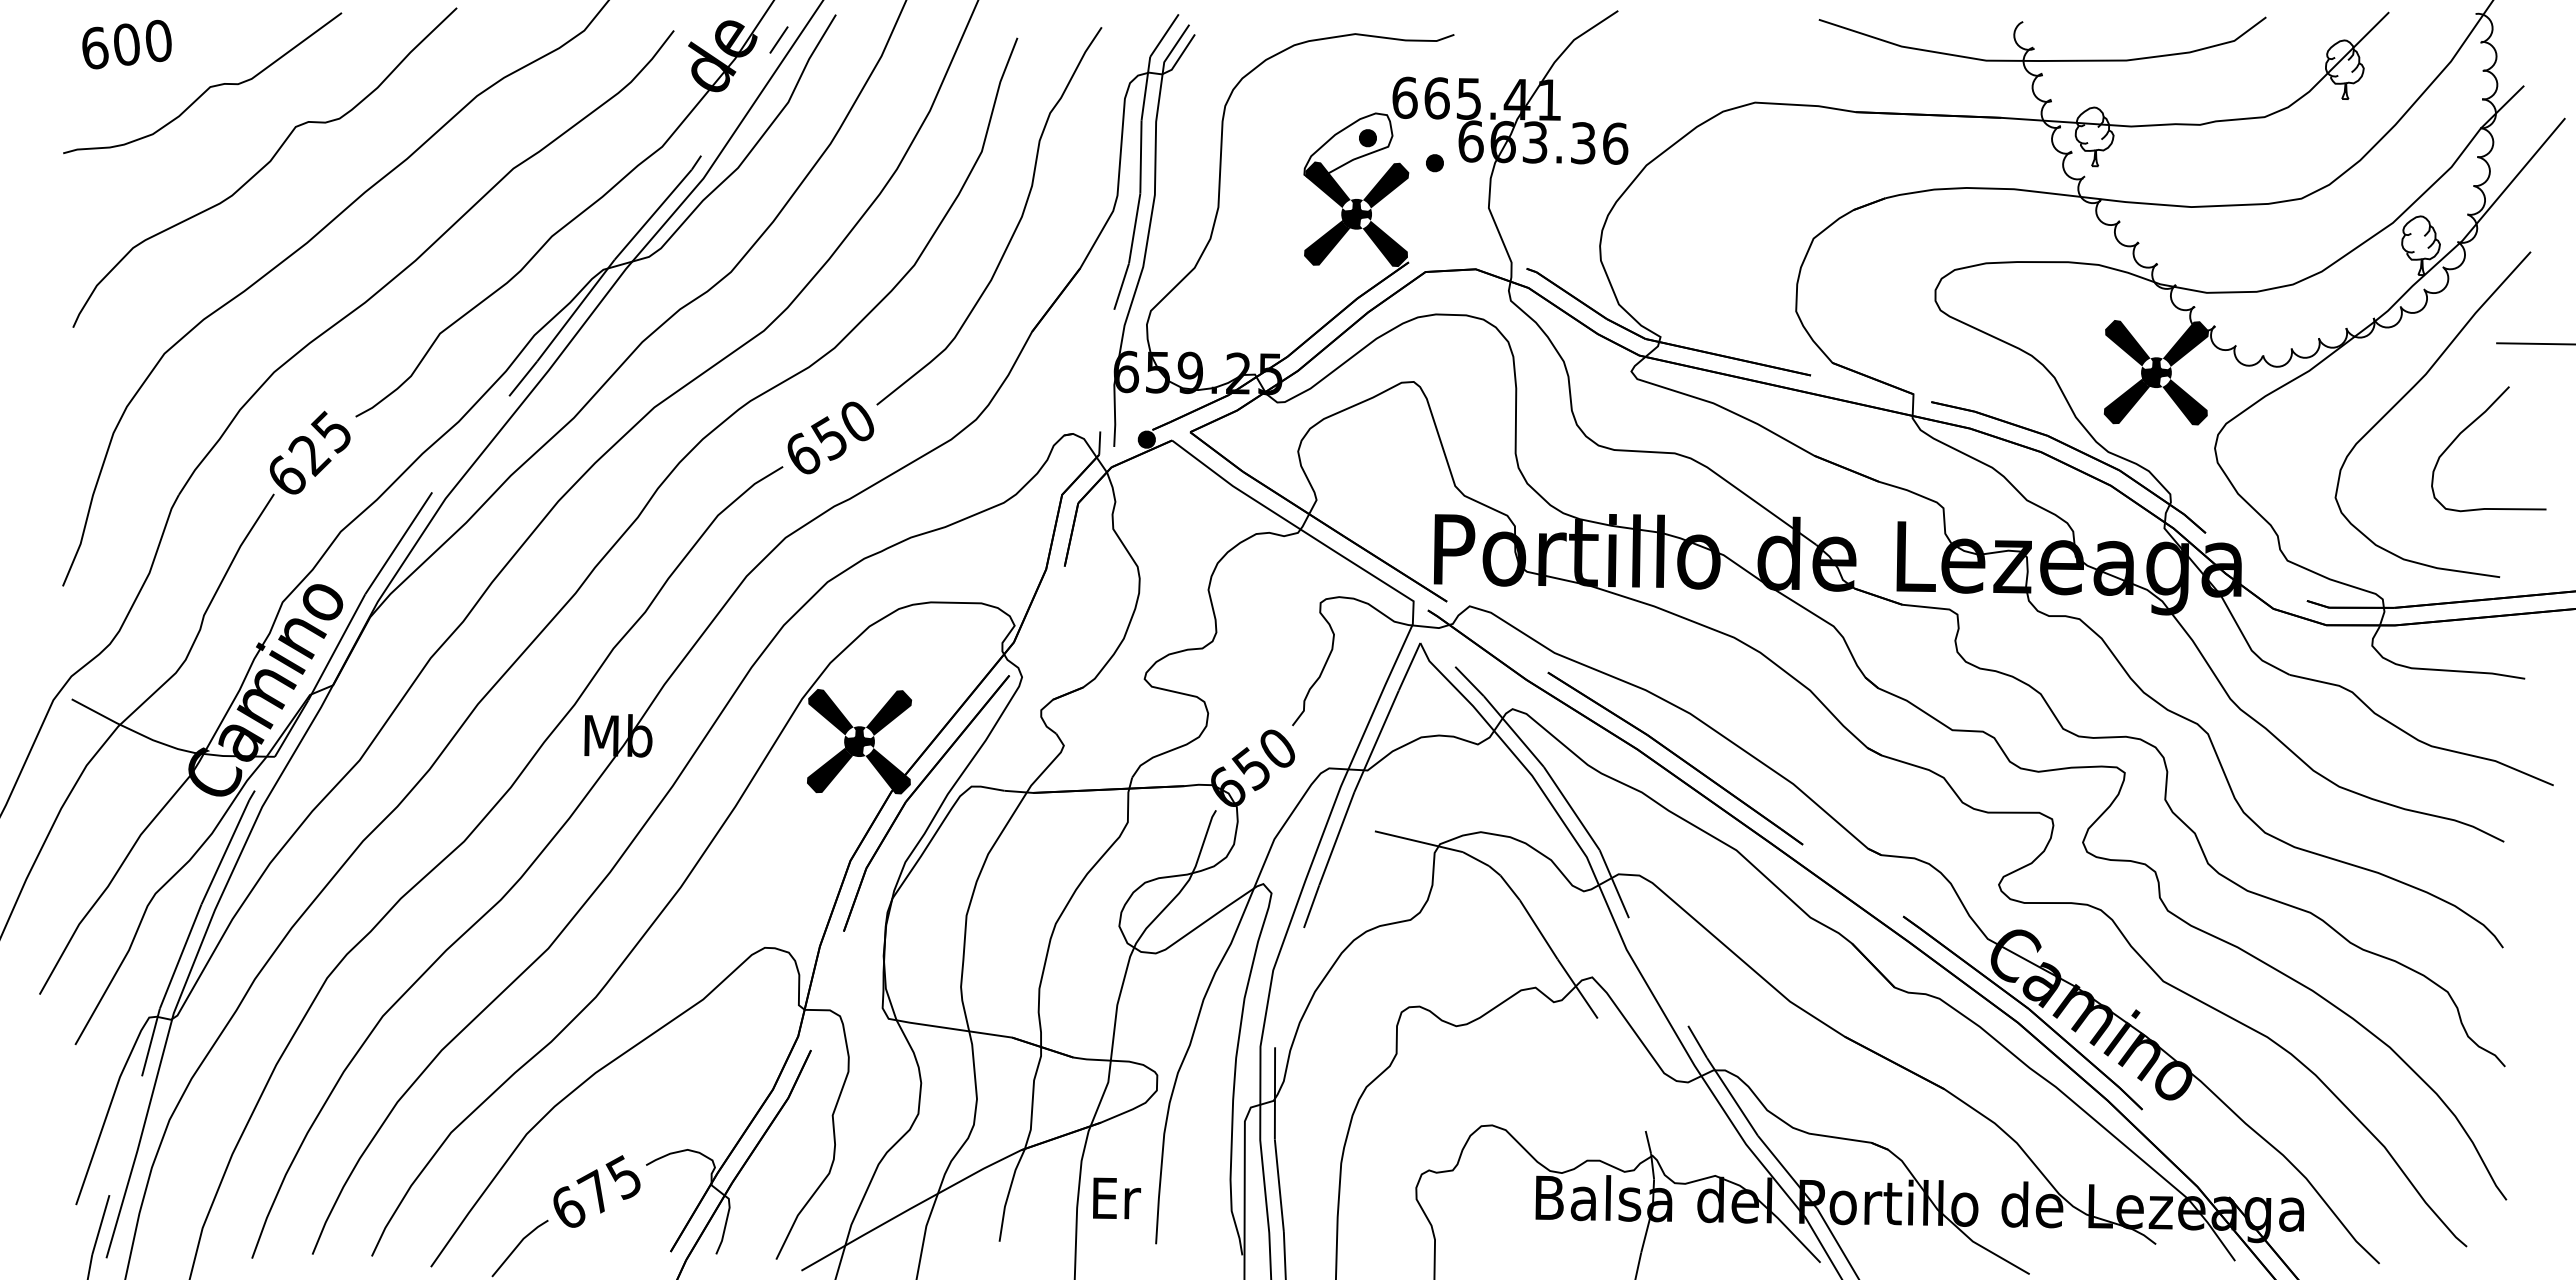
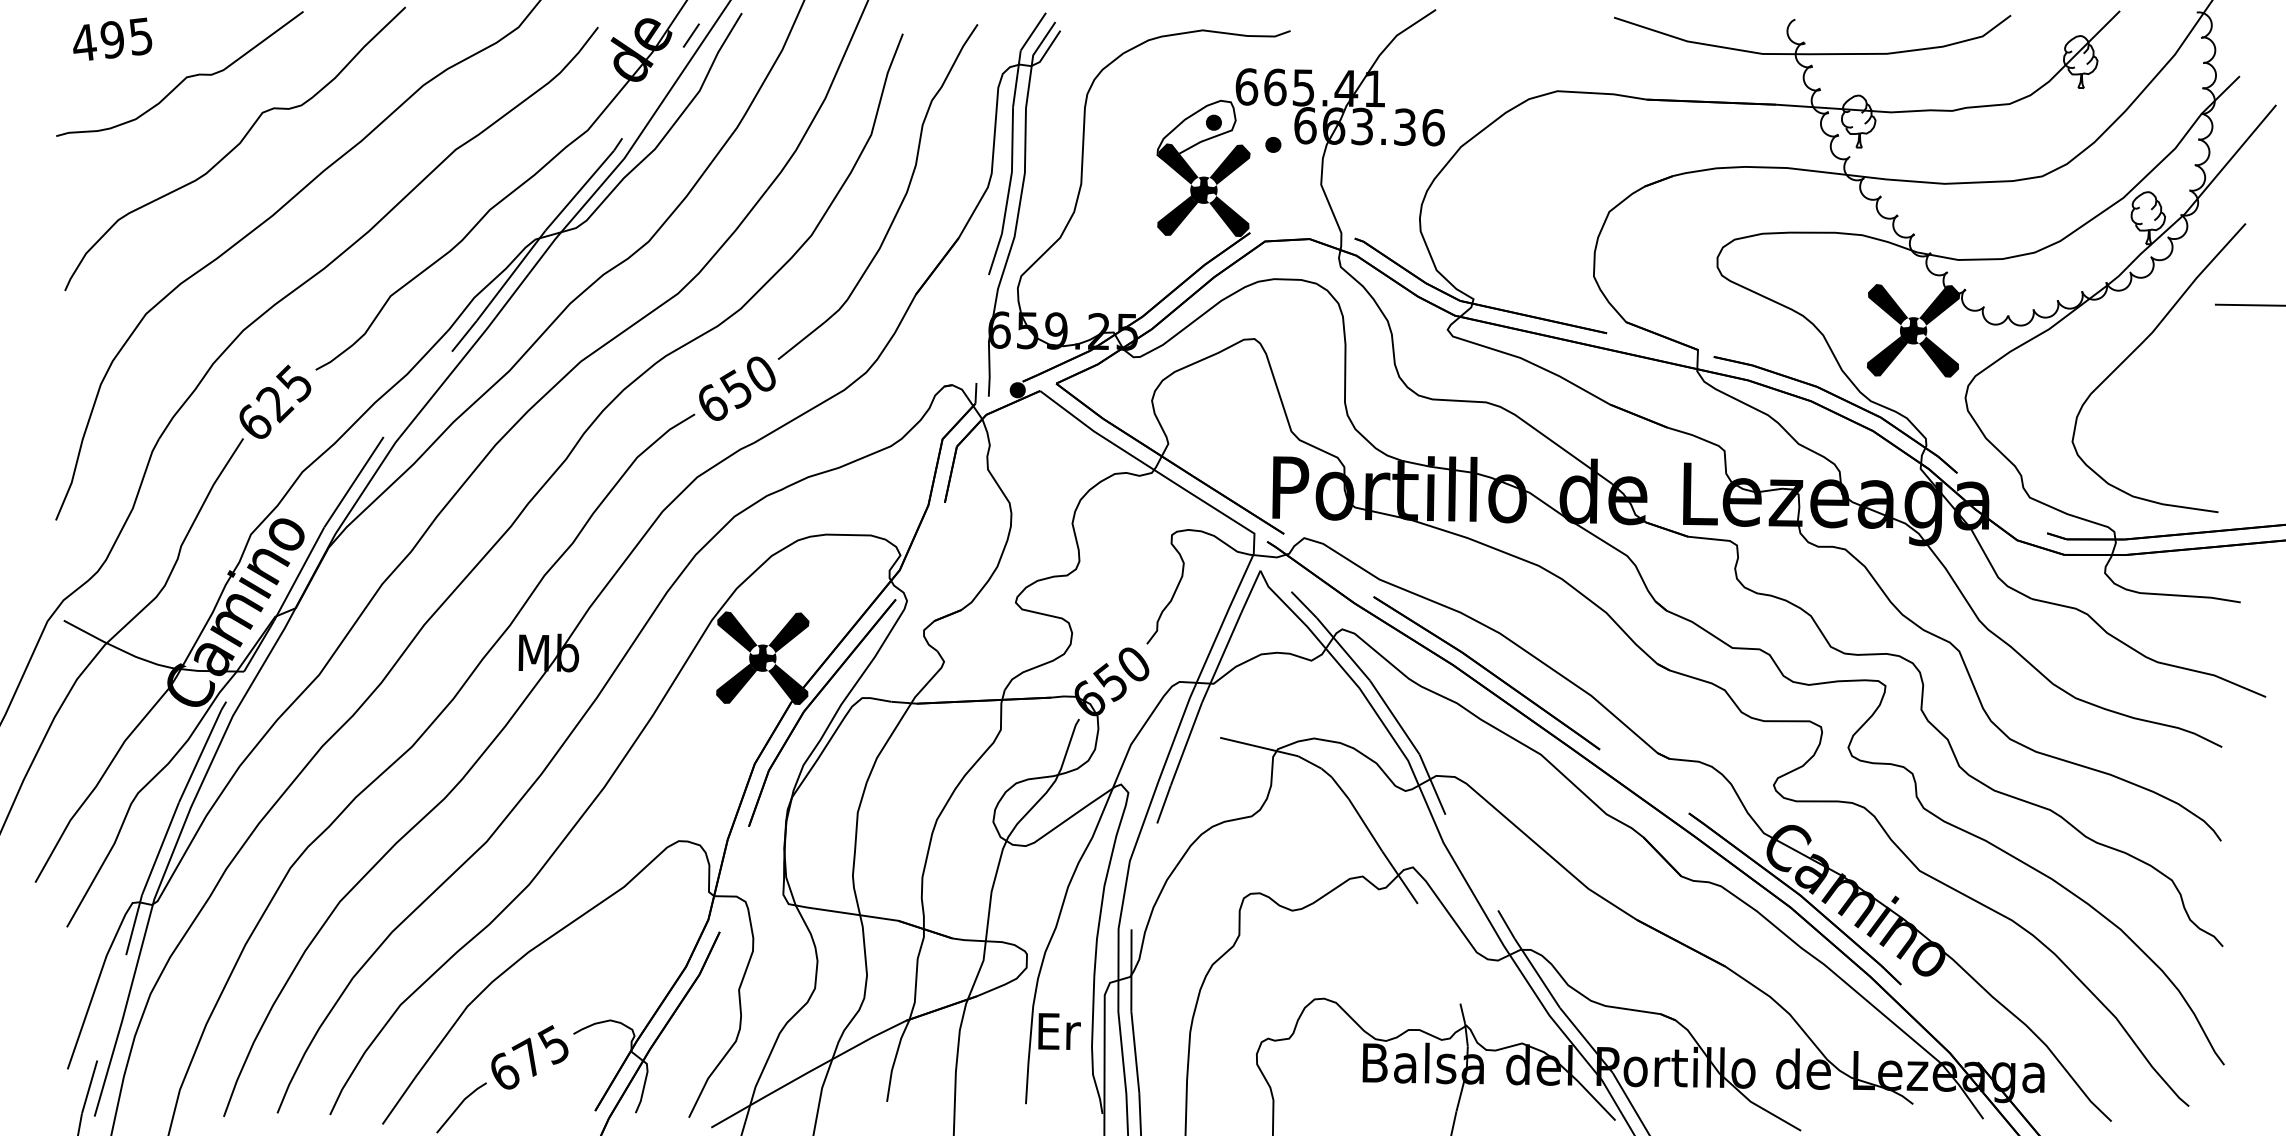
text: (126, 44) -> (112, 39), 600 -> 495
curve: (2472, 424) -> (2194, 376), removed
text: (1117, 1198) -> (1060, 1031), moved

